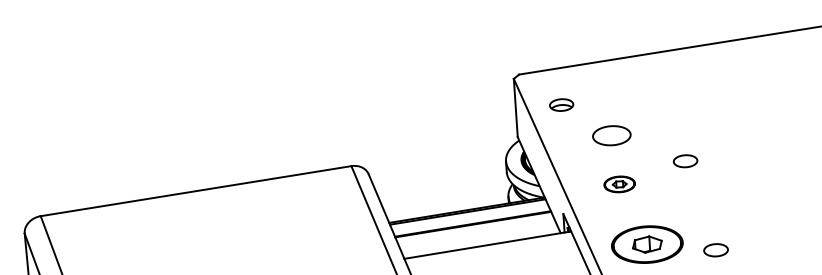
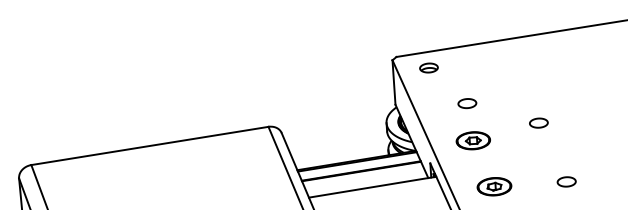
part: (561, 104) -> (428, 67), moved
part: (611, 135) -> (467, 103), size x0.62
part: (685, 161) -> (538, 123), moved
part: (619, 184) -> (473, 140), size x1.43
part: (647, 244) -> (494, 186), size x0.62
part: (715, 250) -> (566, 182), moved

